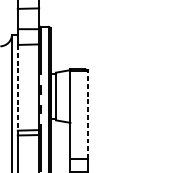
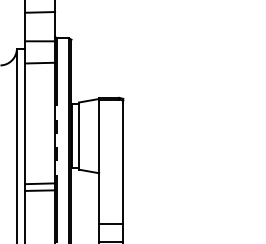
line: (18, 88) -> (25, 124), dashed -> solid
line: (87, 115) -> (123, 162), dashed -> solid

